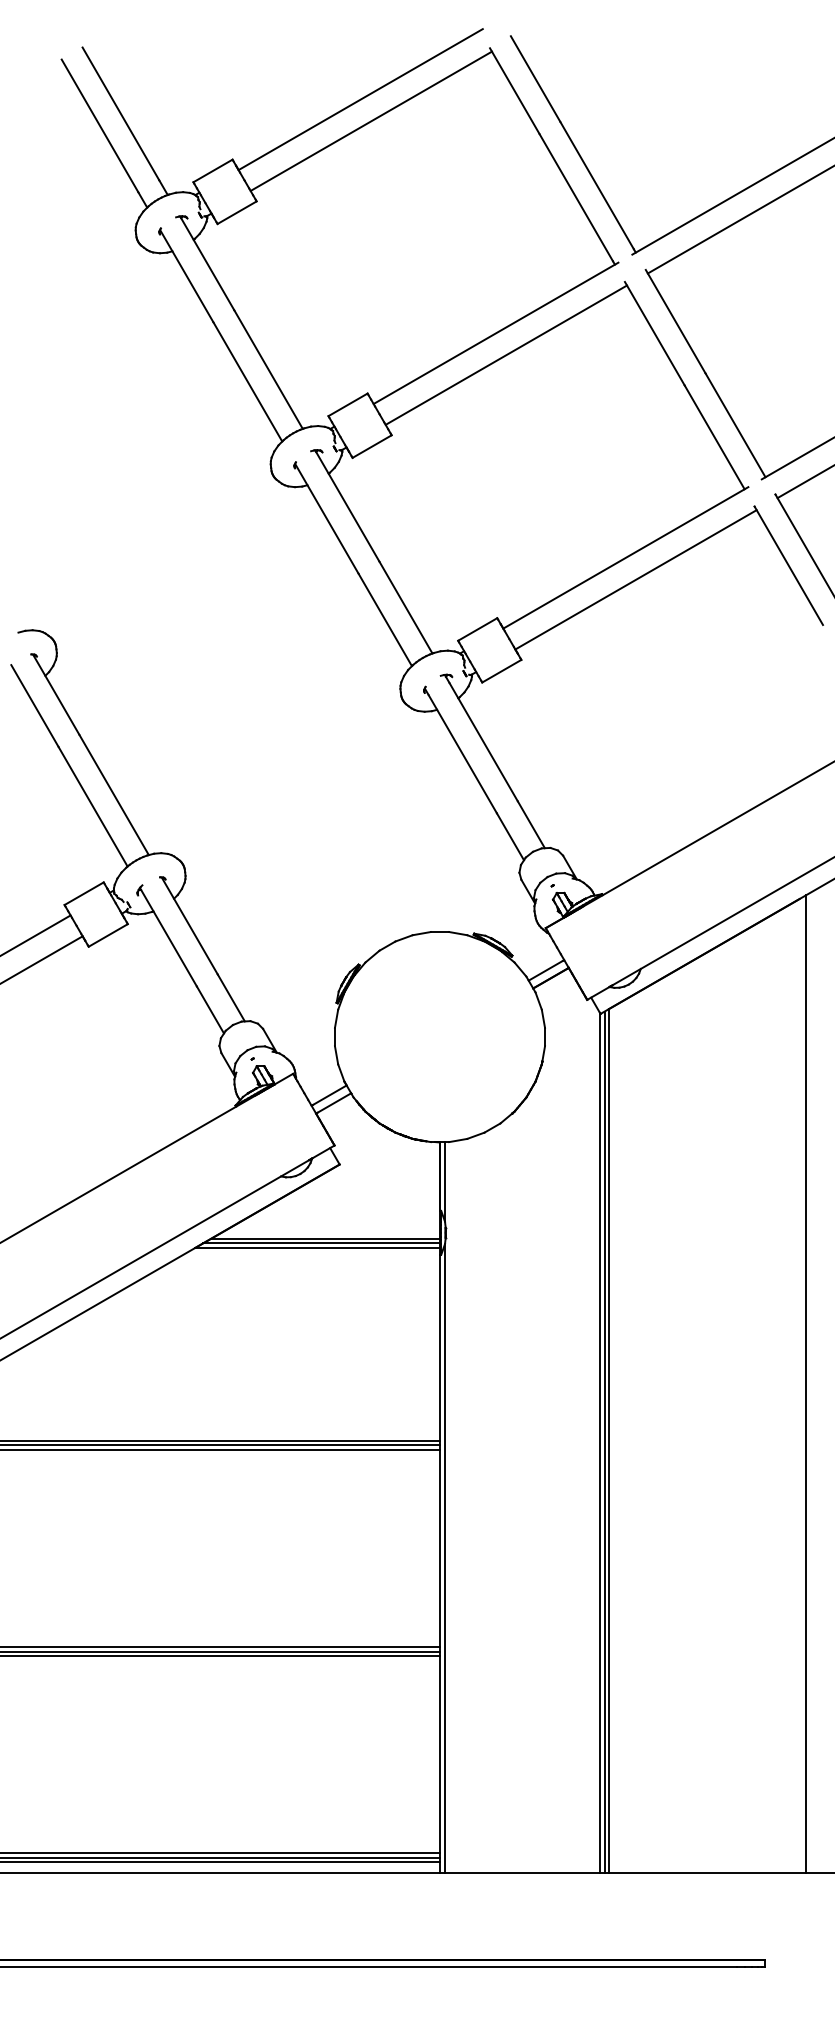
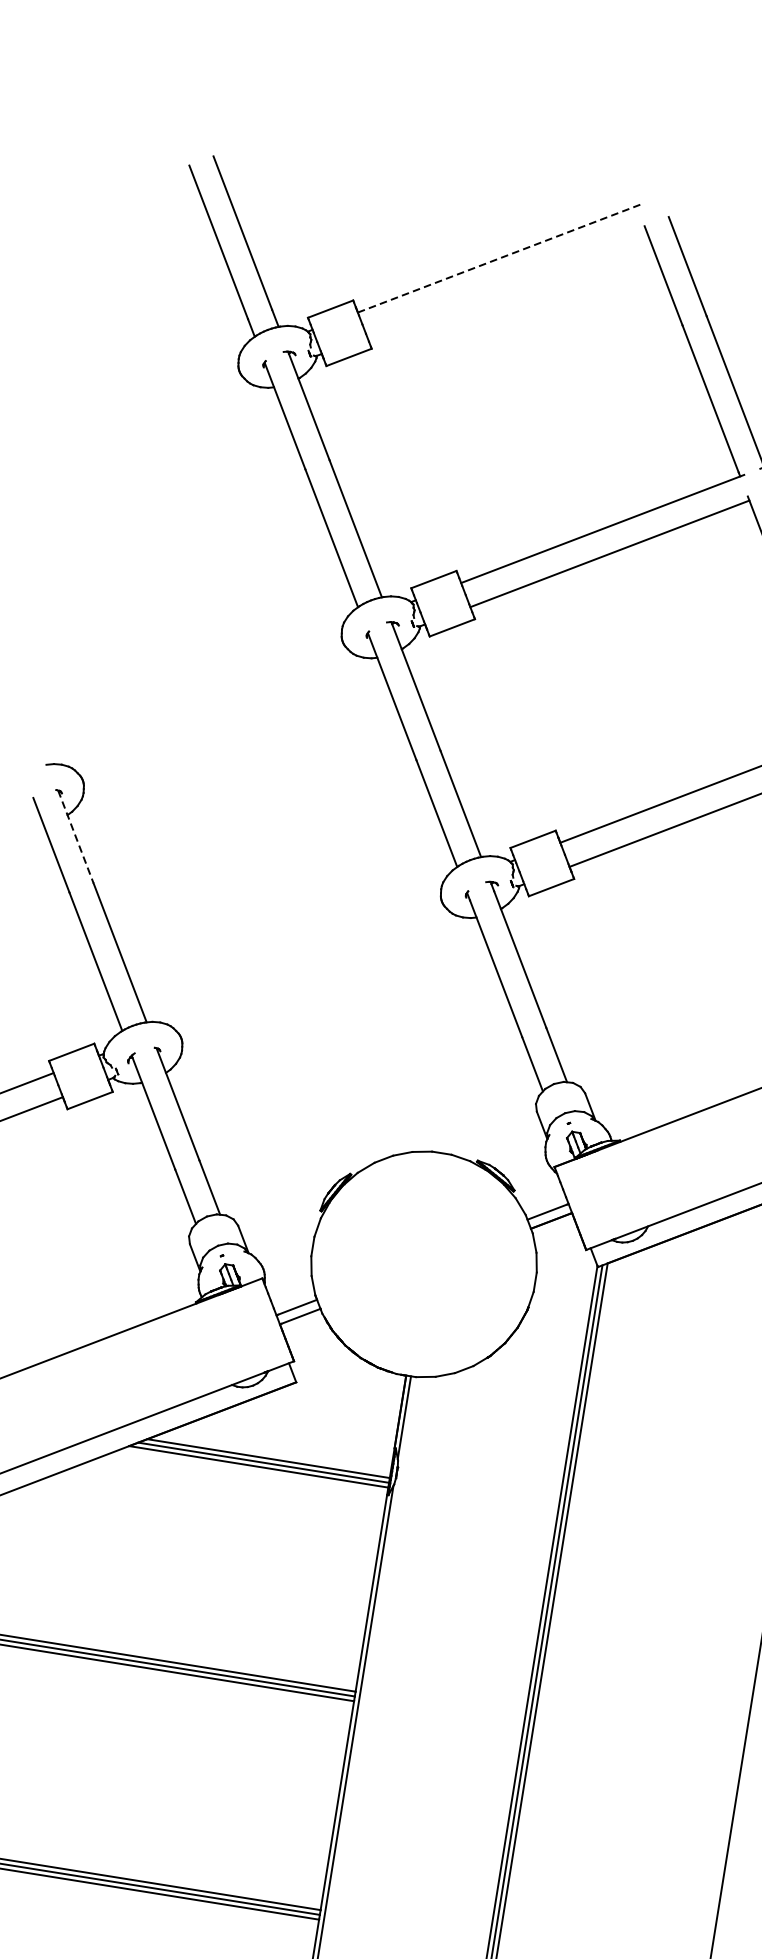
line: (361, 99) -> (499, 258), solid -> dashed
line: (370, 120) -> (505, 282), removed
line: (56, 695) -> (76, 837), solid -> dashed

